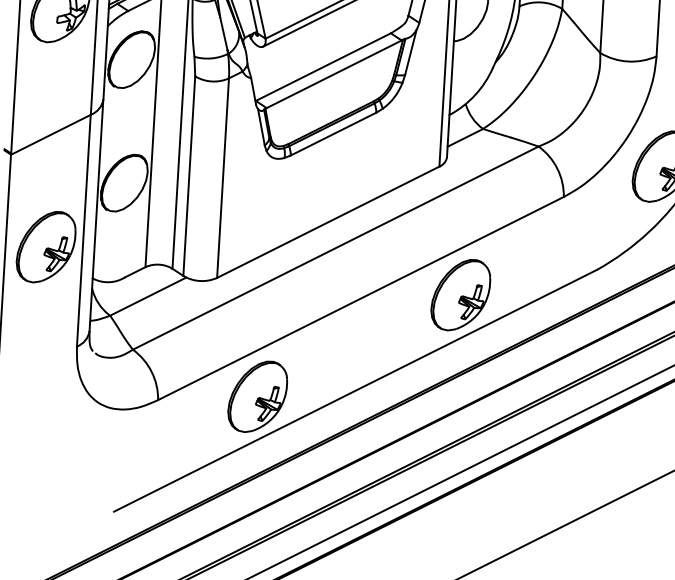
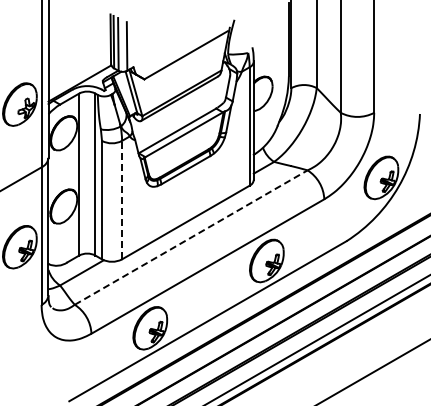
line: (223, 177) -> (122, 199), solid -> dashed
line: (336, 248) -> (191, 237), solid -> dashed

